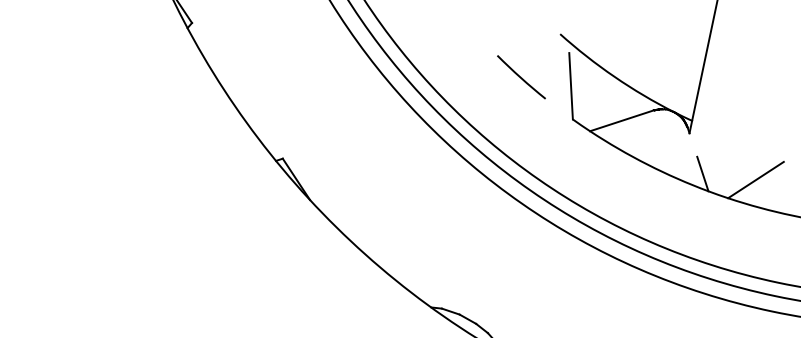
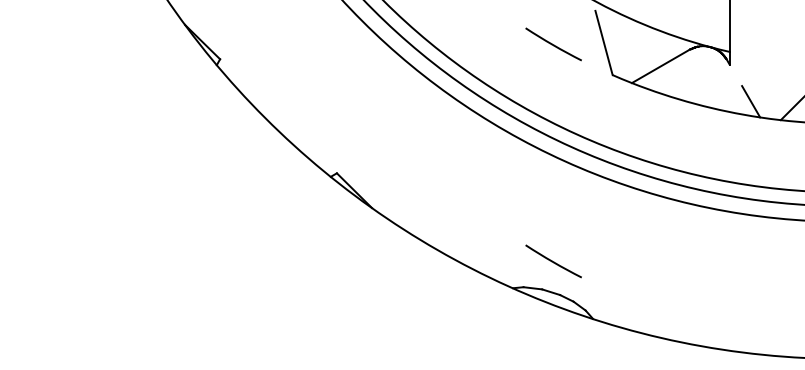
line: (476, 289) -> (553, 261), added

